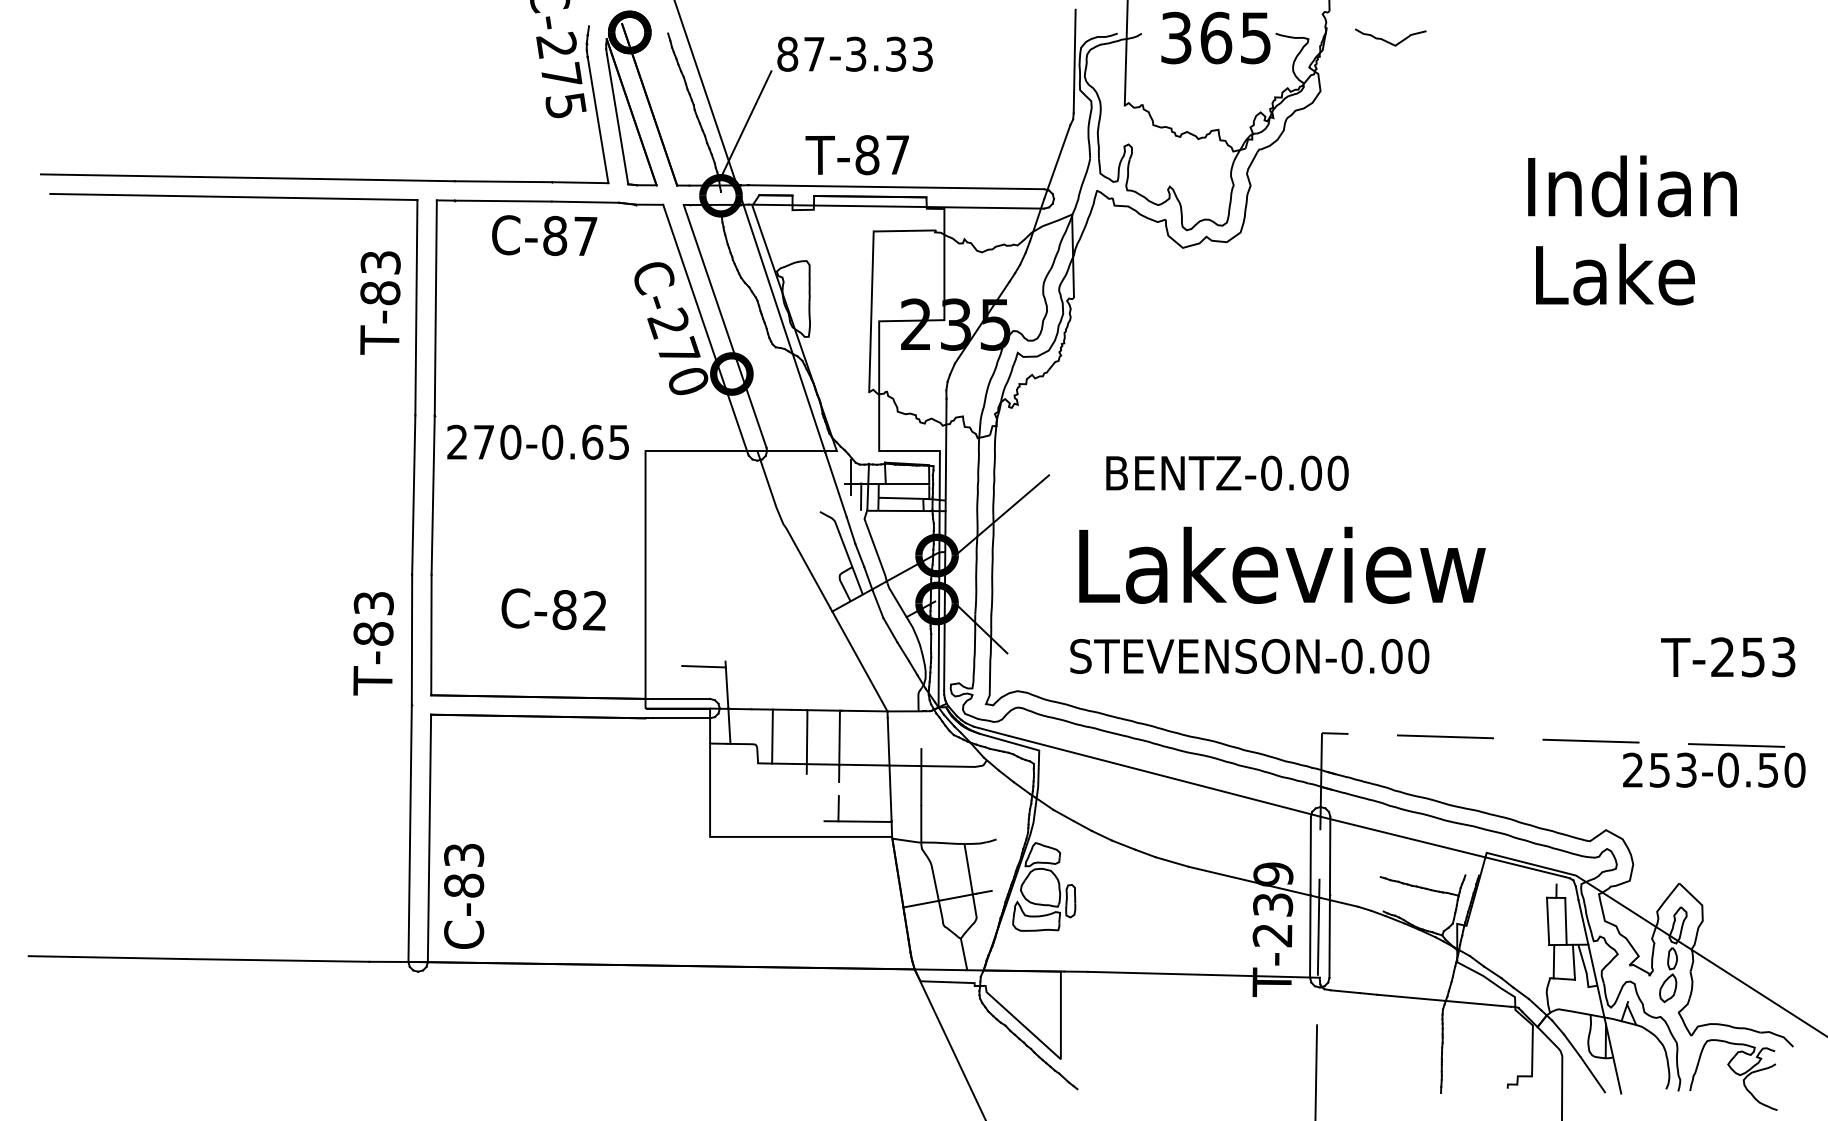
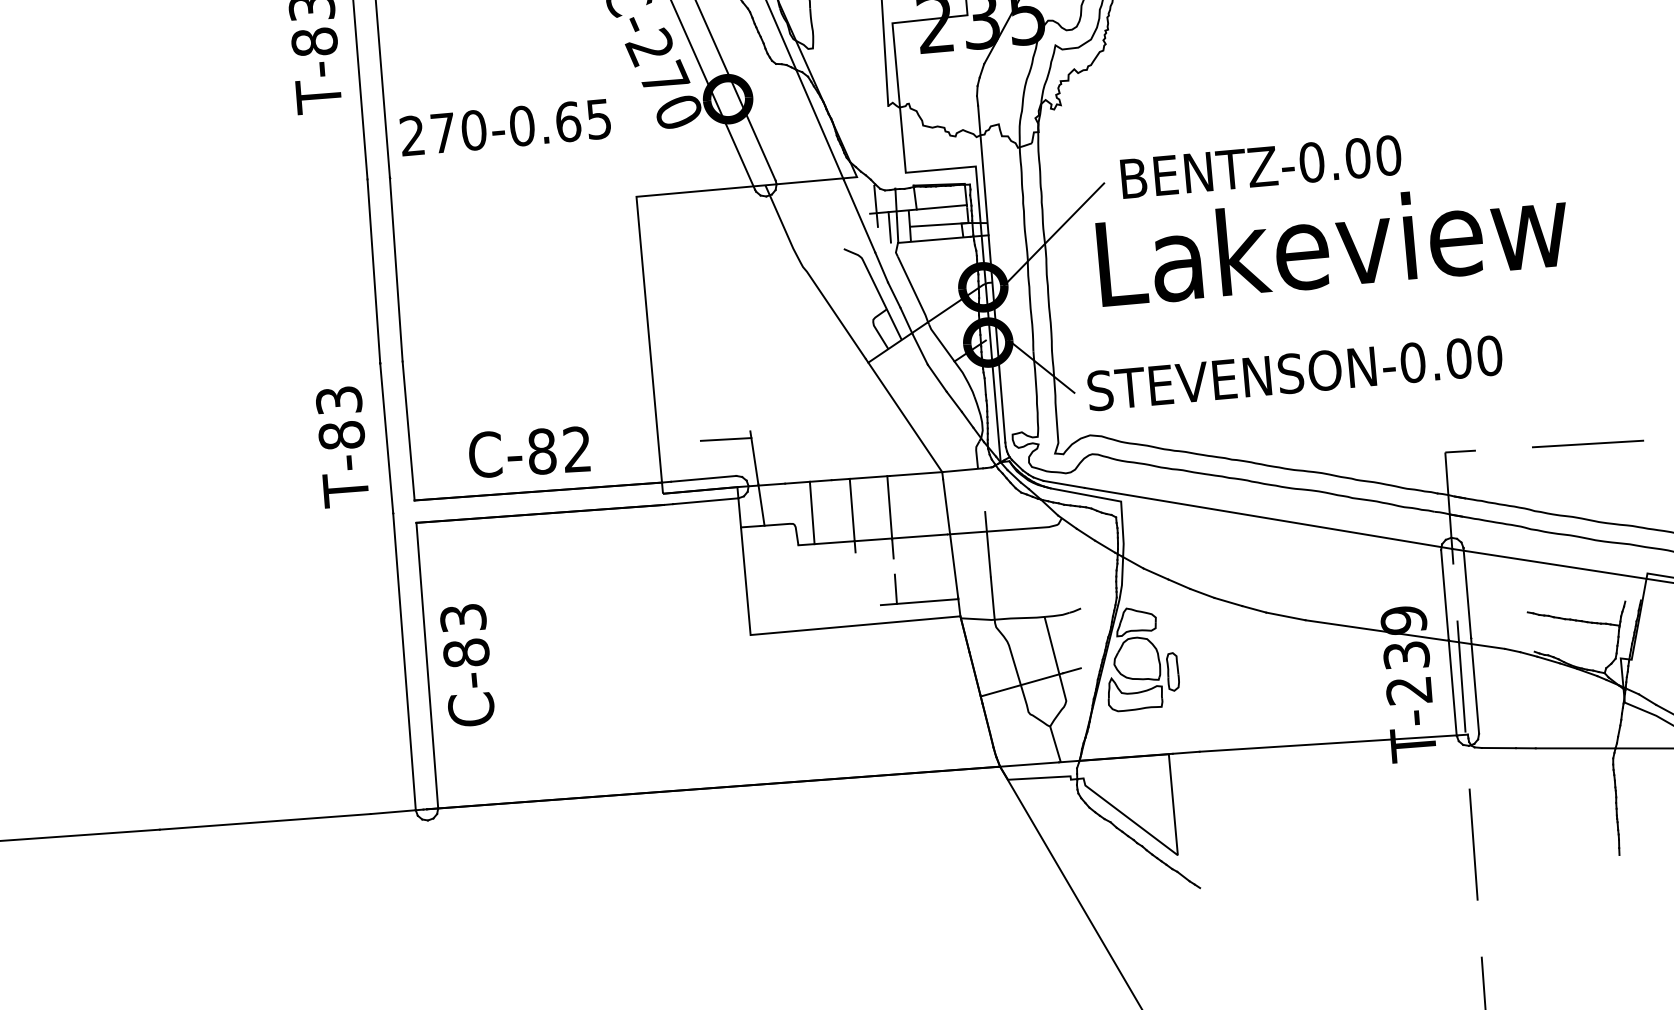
text: (537, 441) -> (504, 126), moved
text: (1227, 472) -> (1261, 166), moved
text: (1282, 564) -> (1333, 242), moved
text: (553, 609) -> (529, 452), moved
text: (1249, 656) -> (1294, 373), moved
text: (464, 896) -> (467, 665), moved

